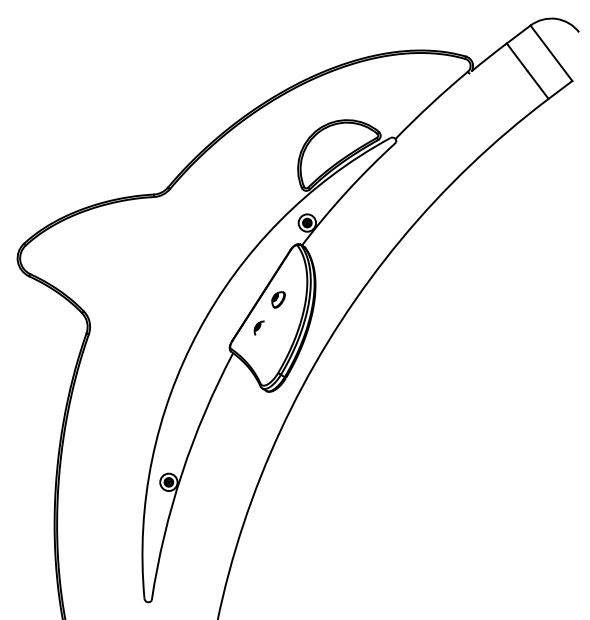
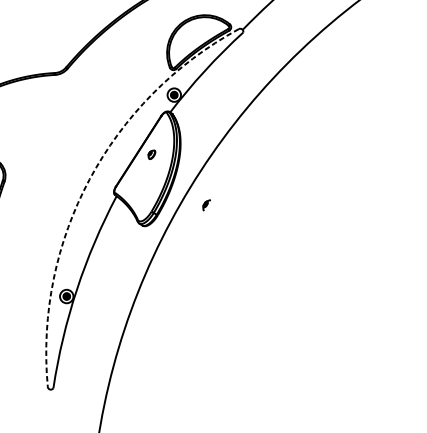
part: (278, 299) -> (151, 154), size x0.7
part: (258, 327) -> (206, 204), moved
arc: (198, 331) -> (89, 179), solid -> dashed

